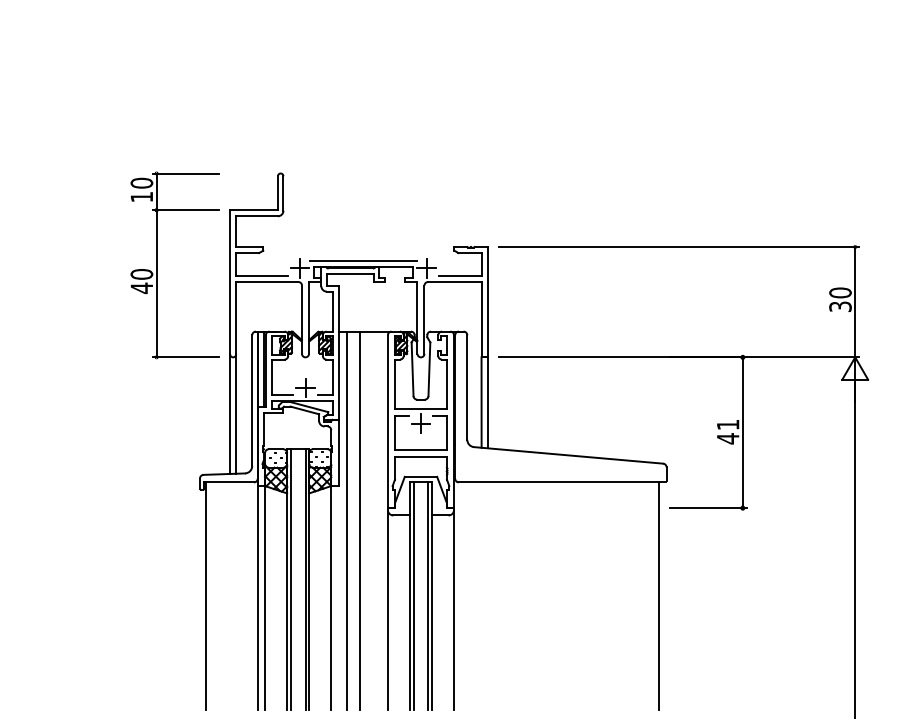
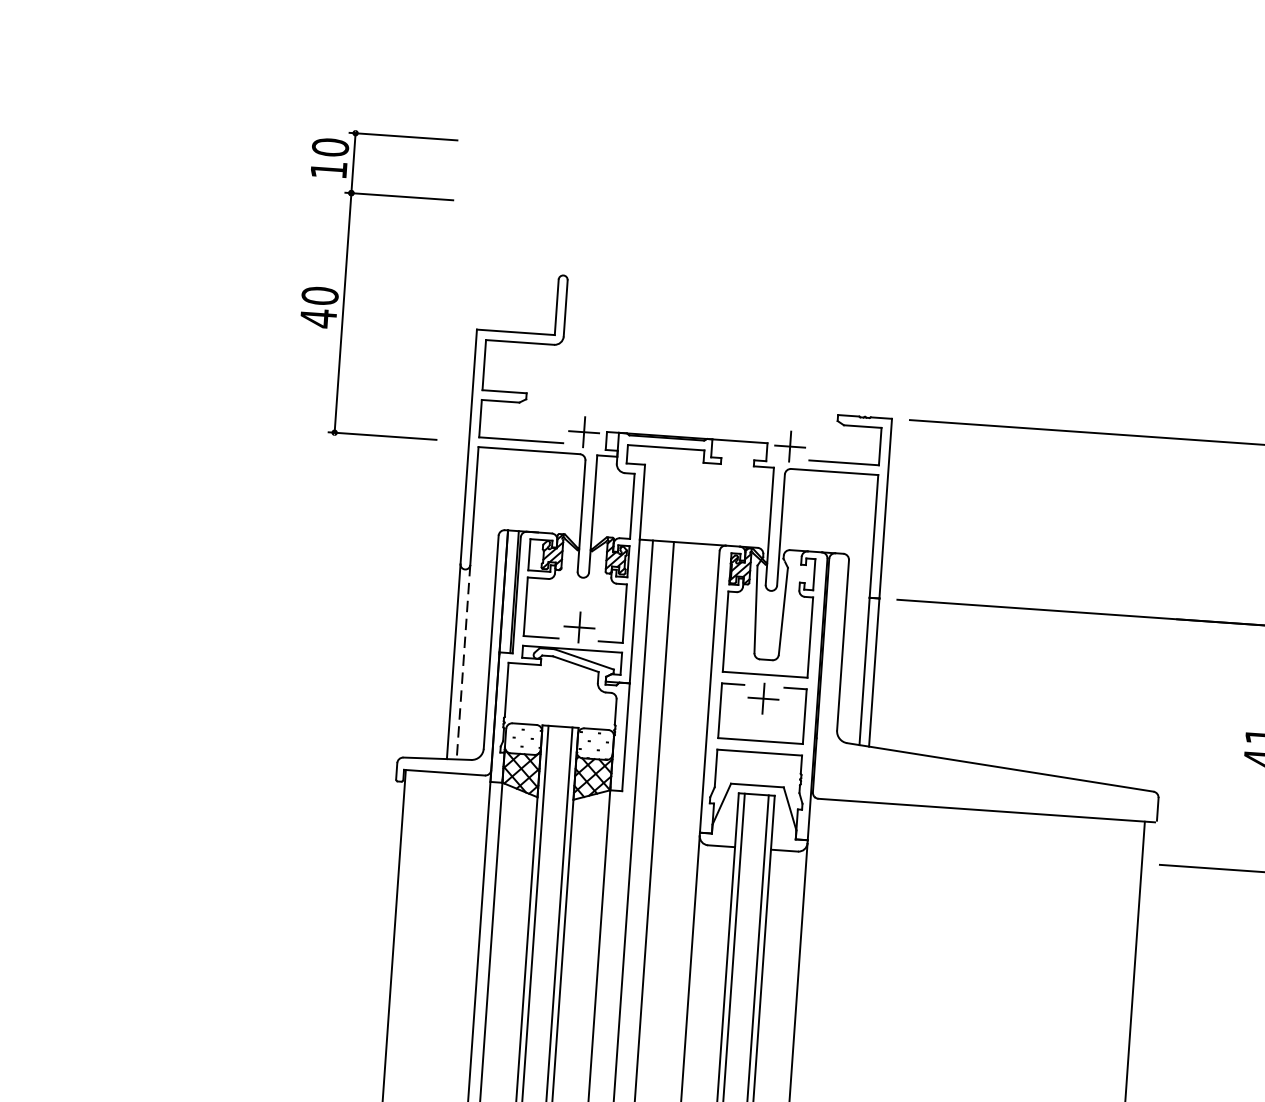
line: (362, 261) -> (686, 428), removed
part: (157, 265) -> (346, 283), moved
line: (236, 414) -> (464, 662), solid -> dashed

